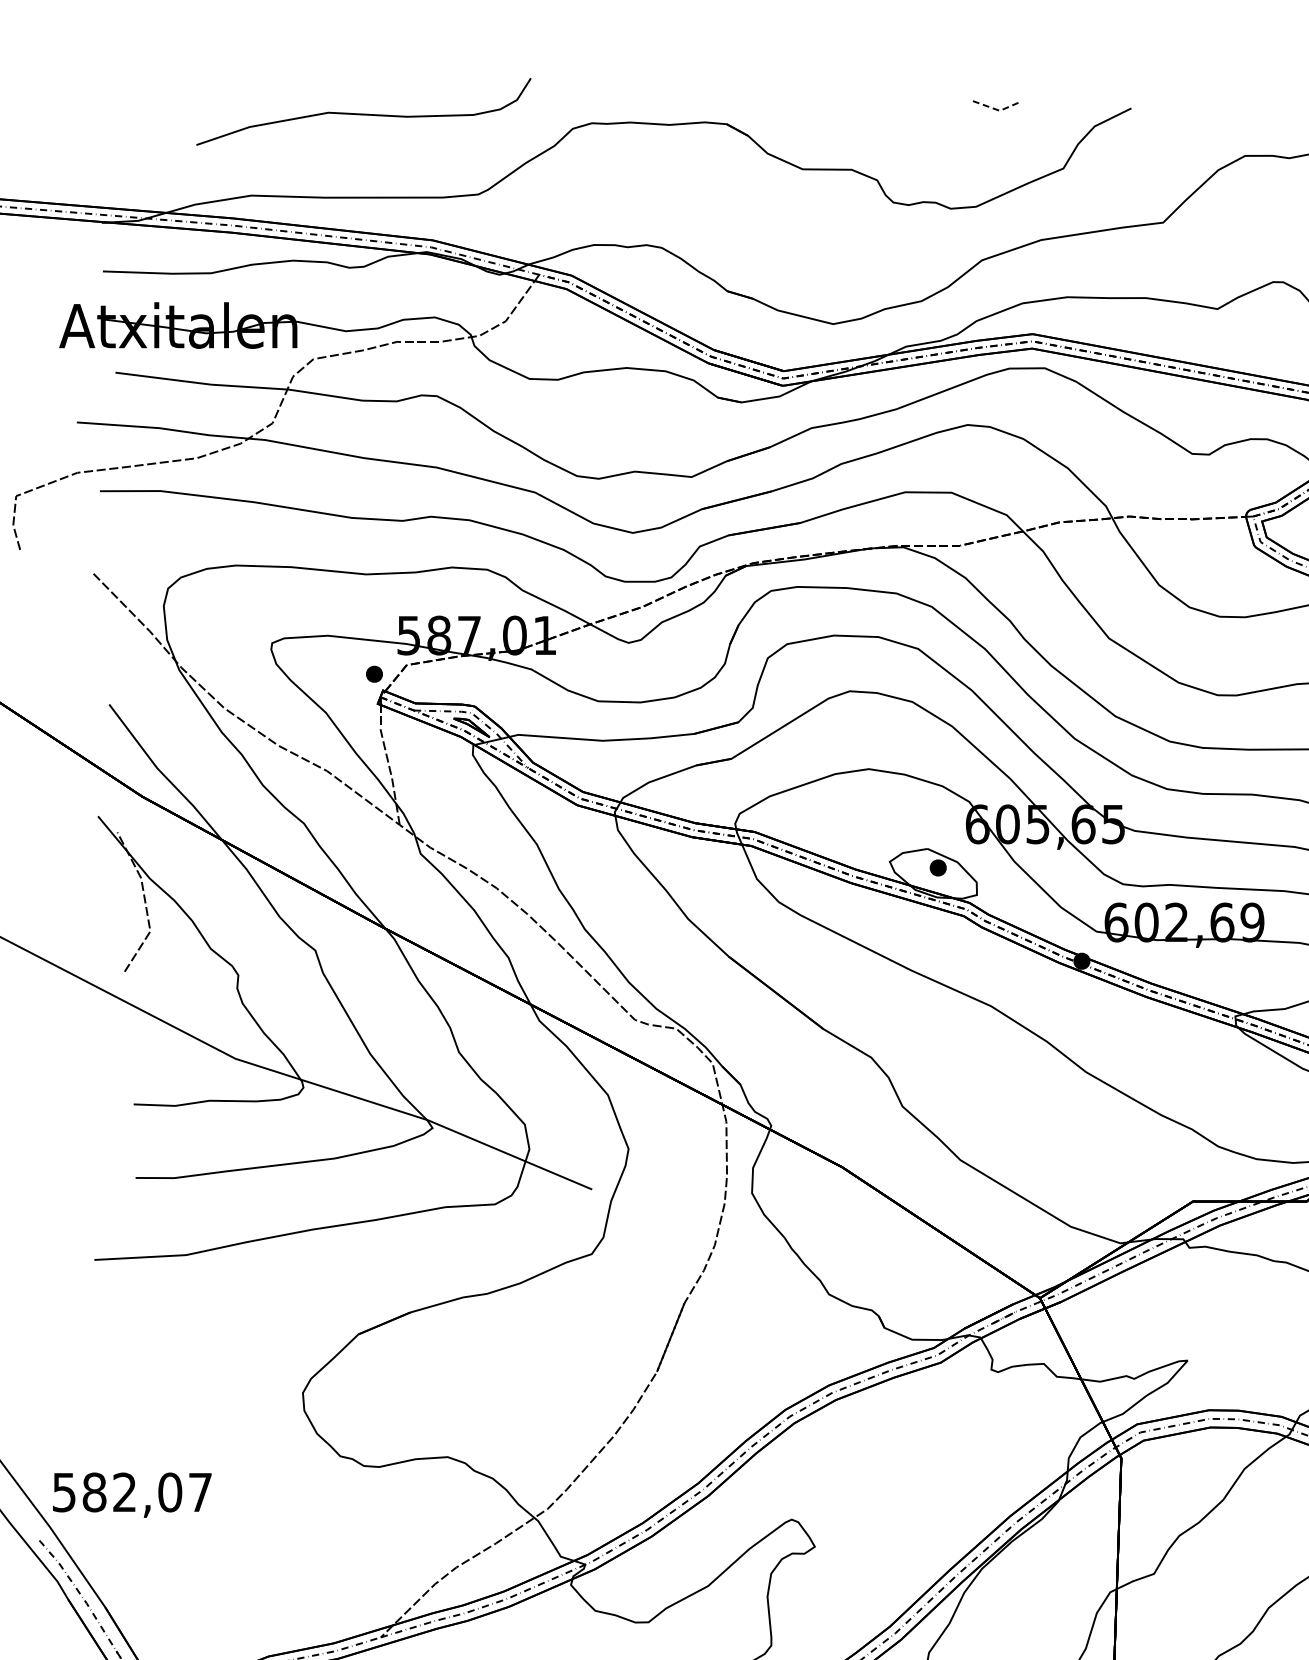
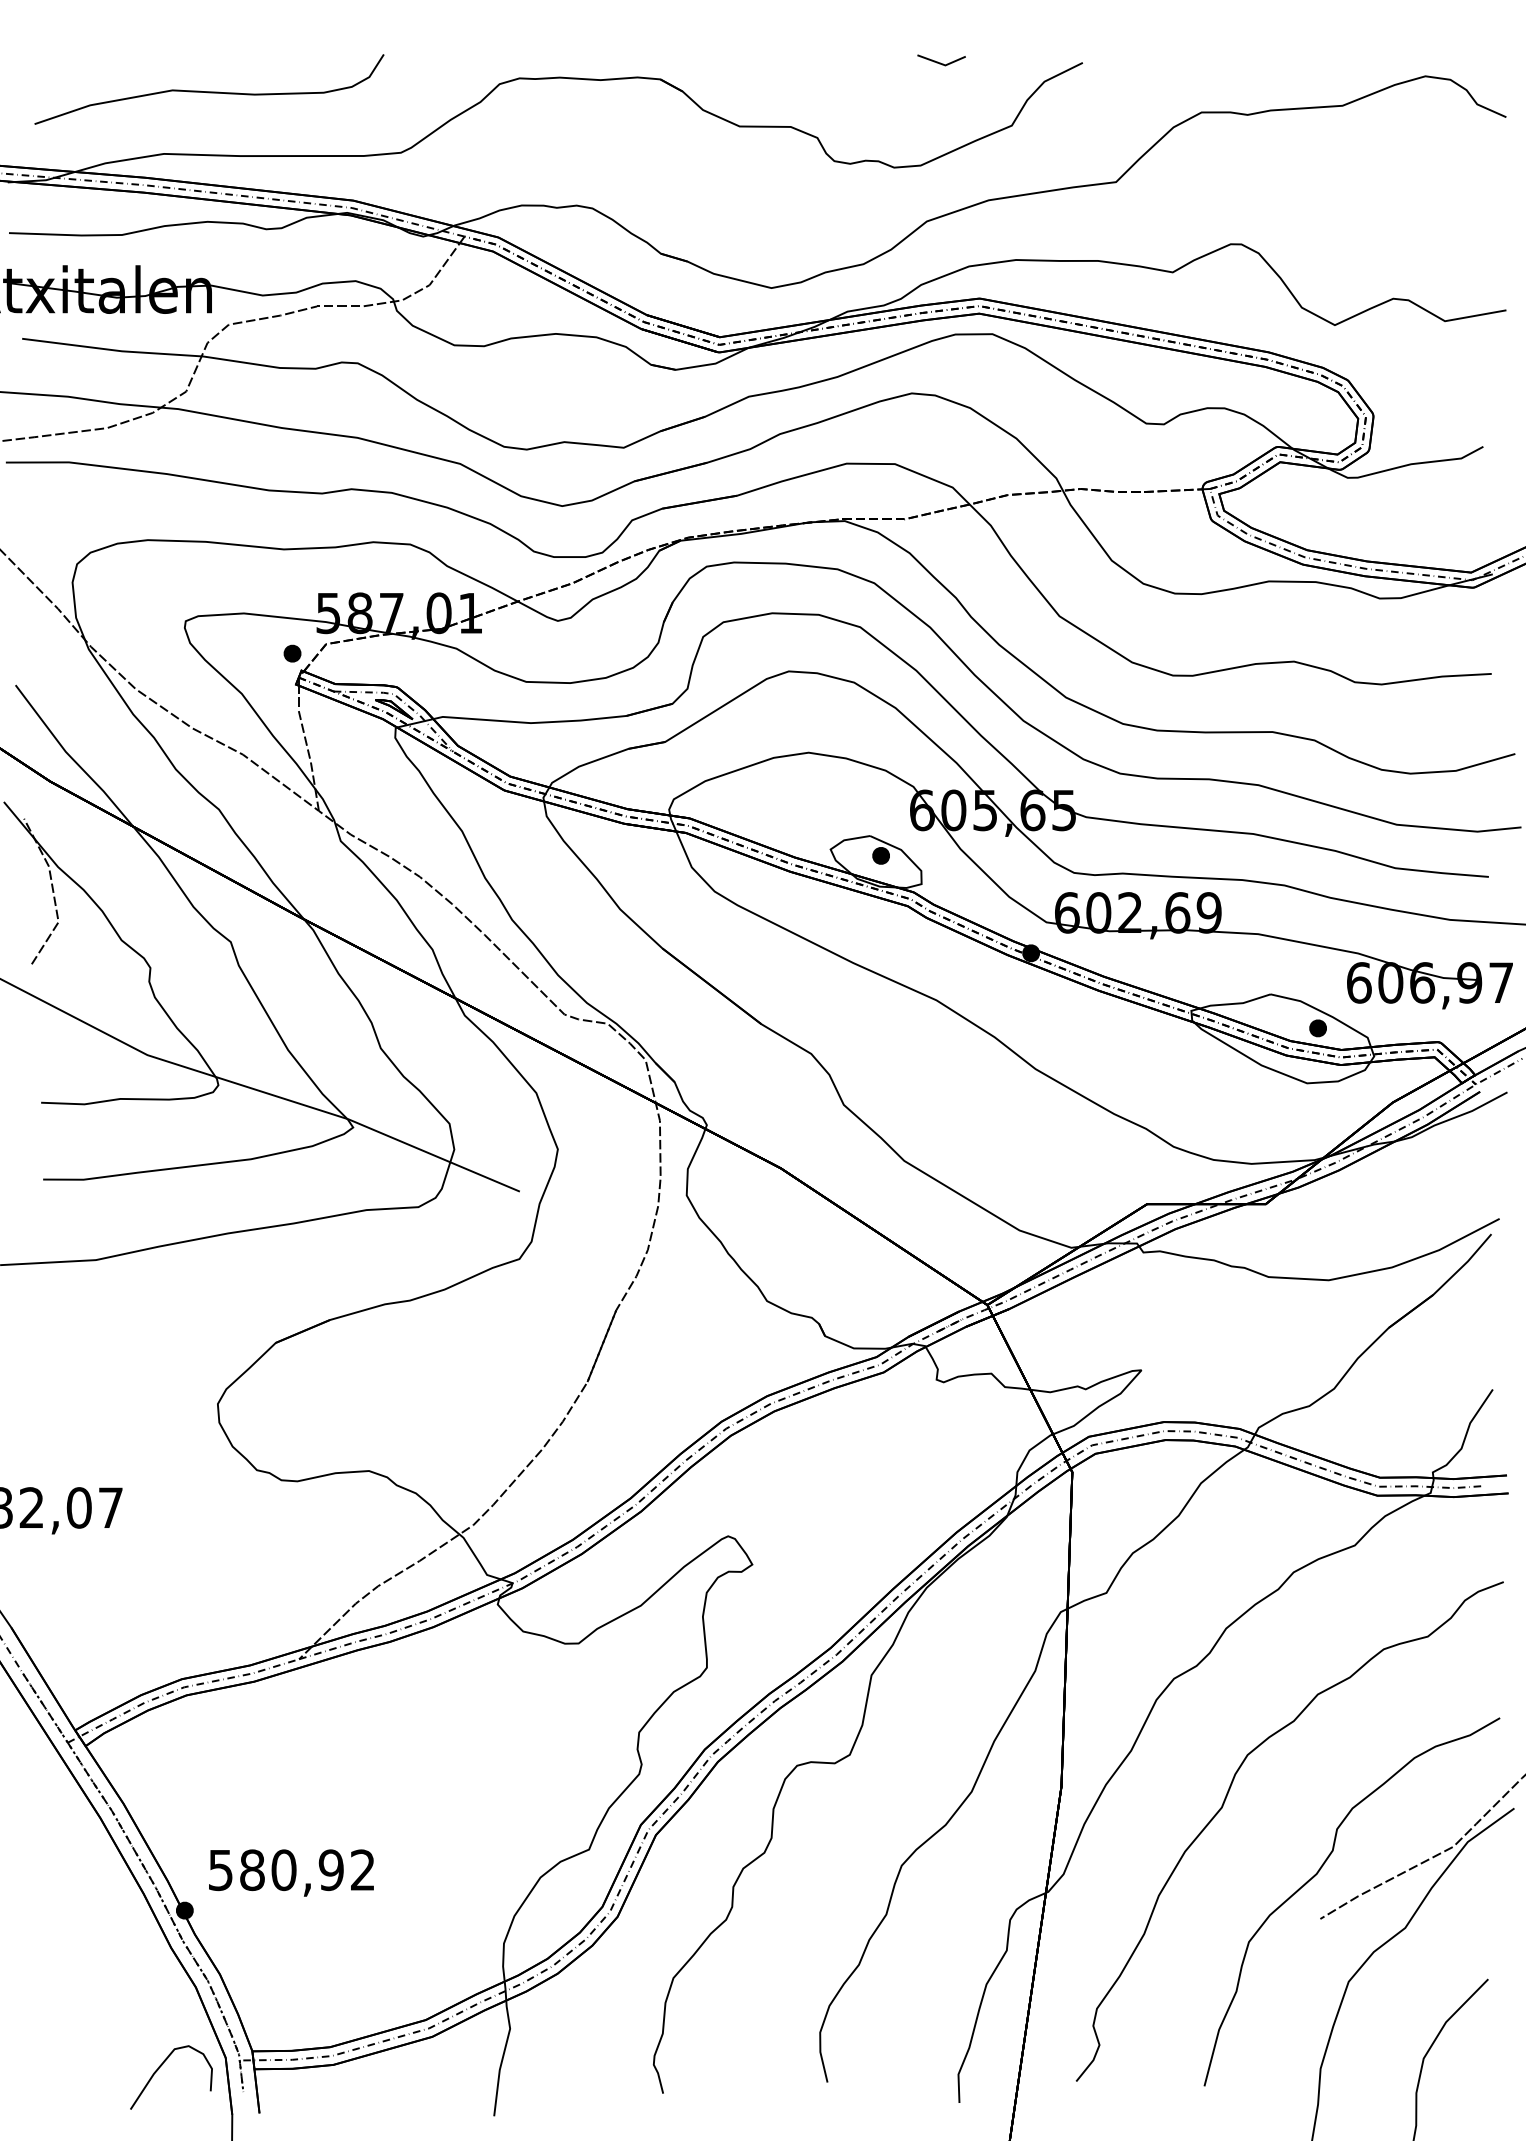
line: (997, 109) -> (942, 64), dashed -> solid
curve: (363, 113) -> (209, 91), moved

